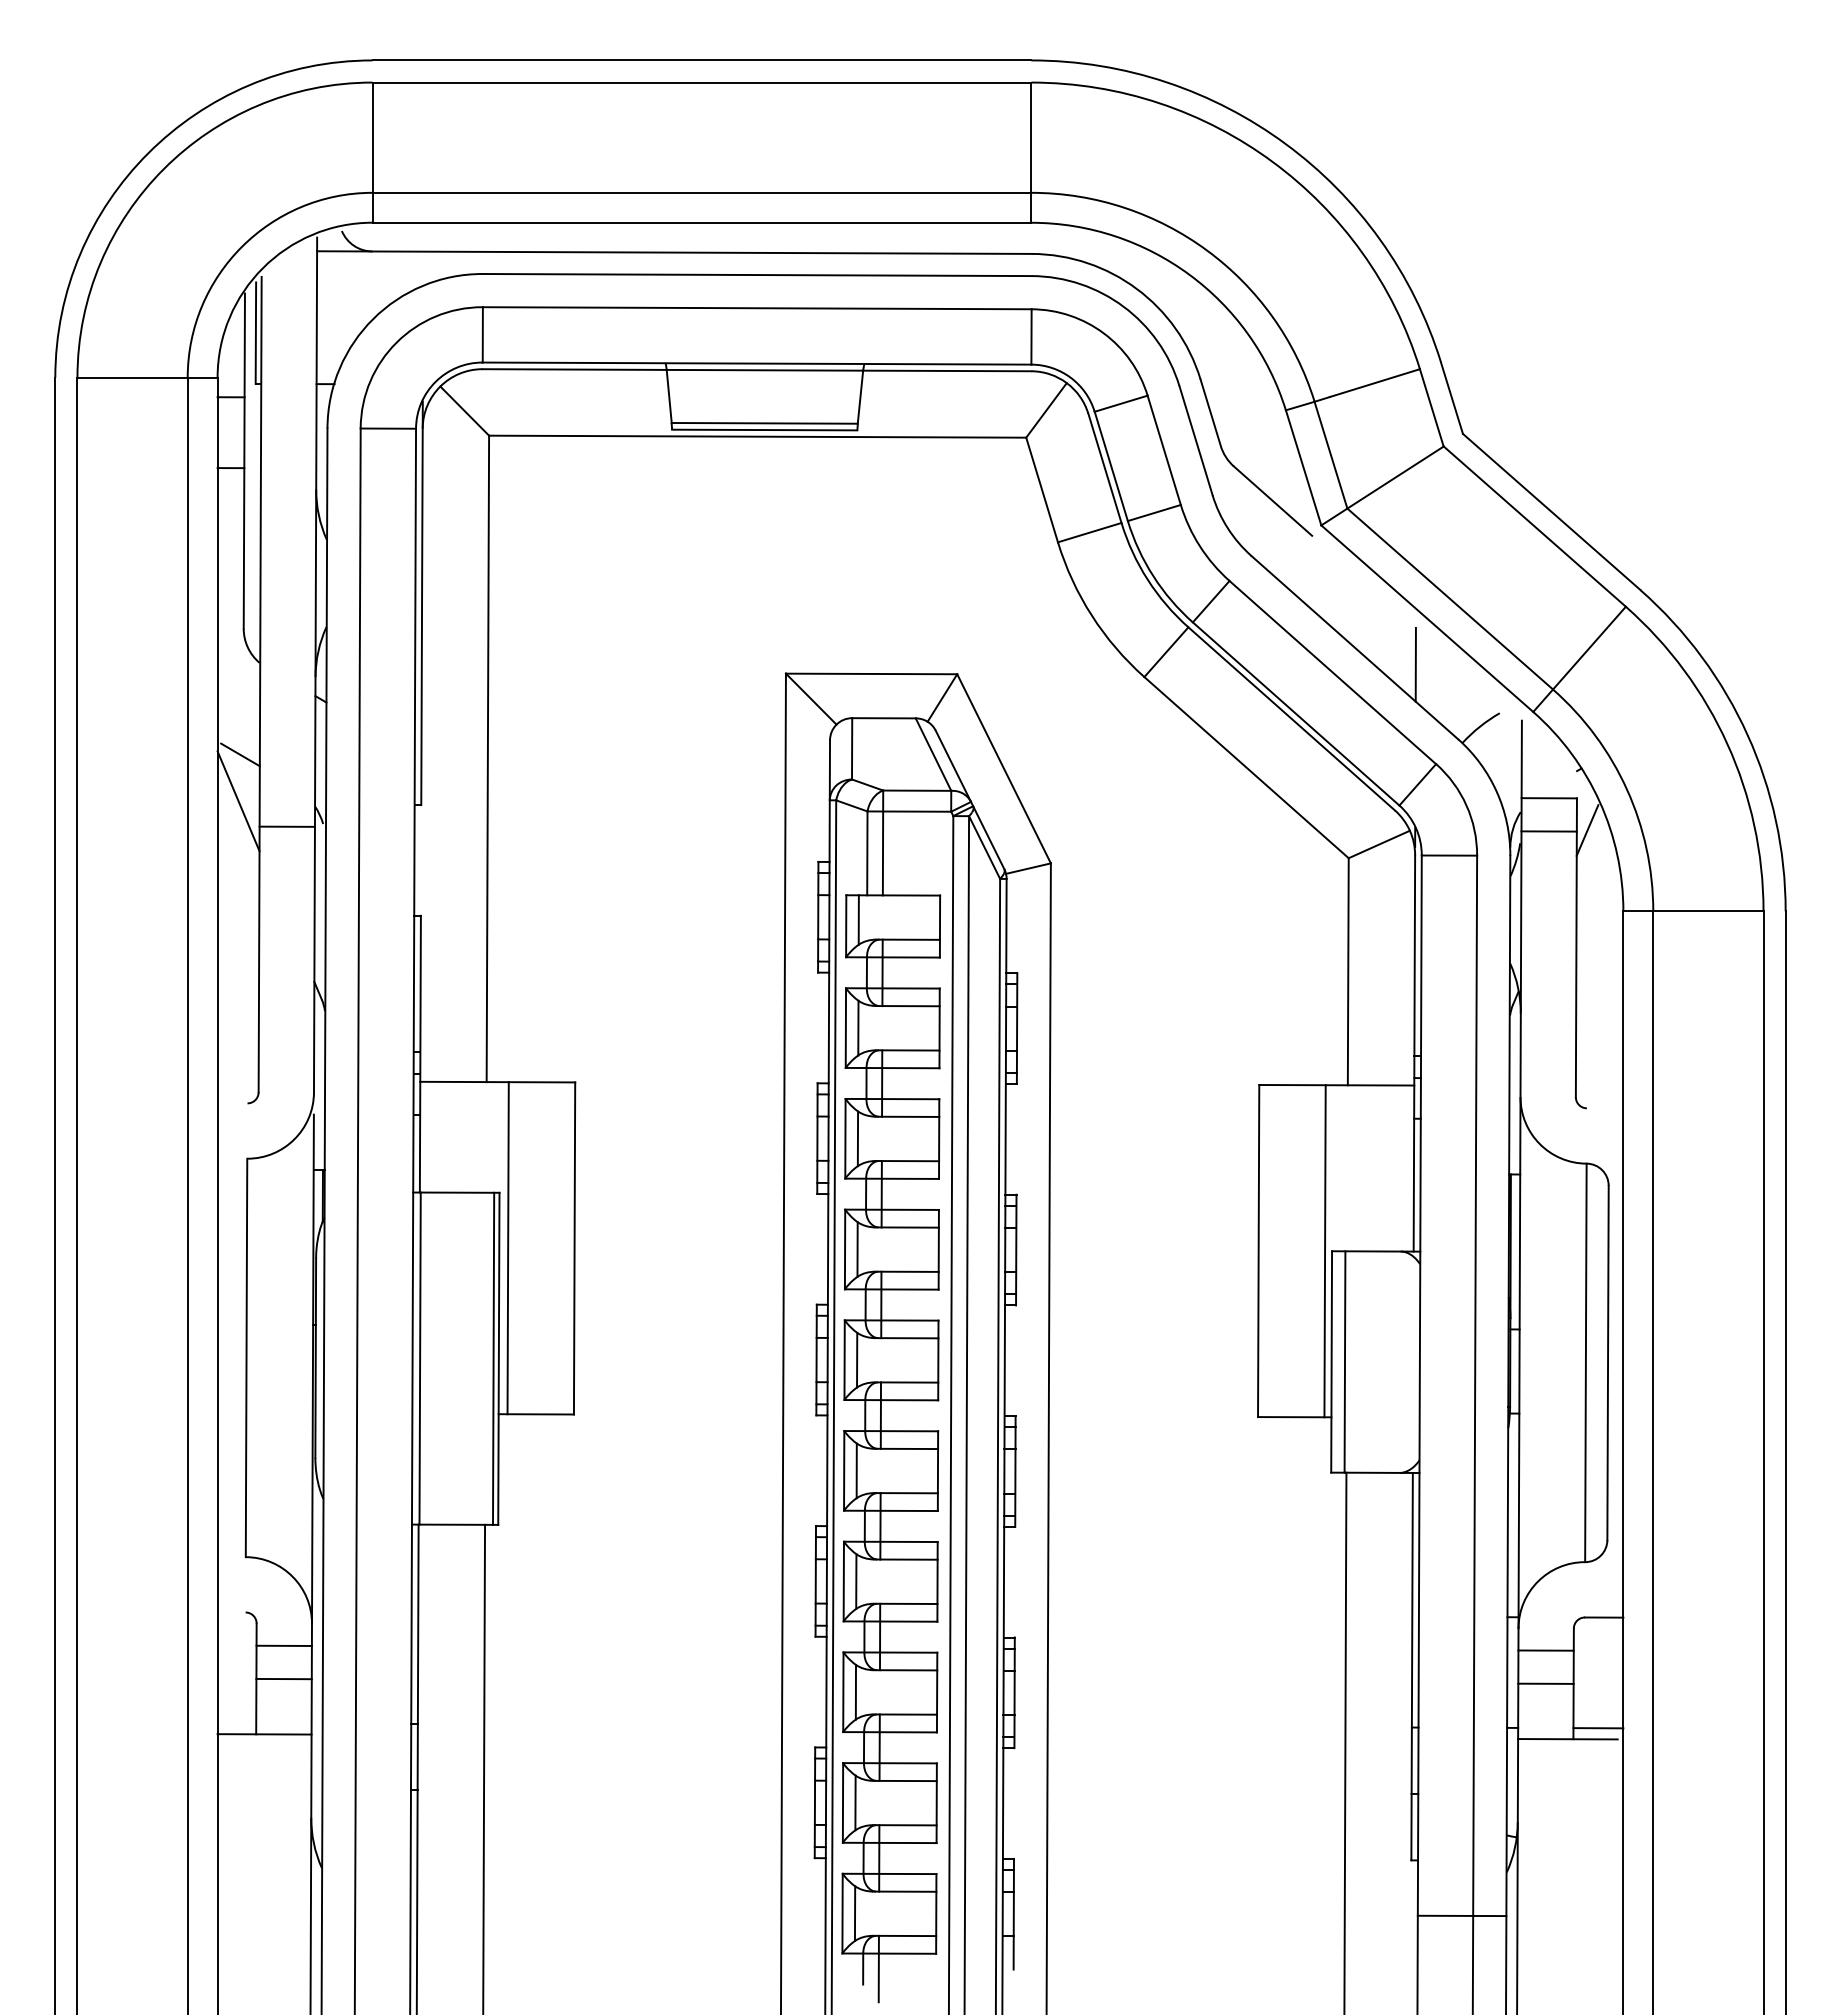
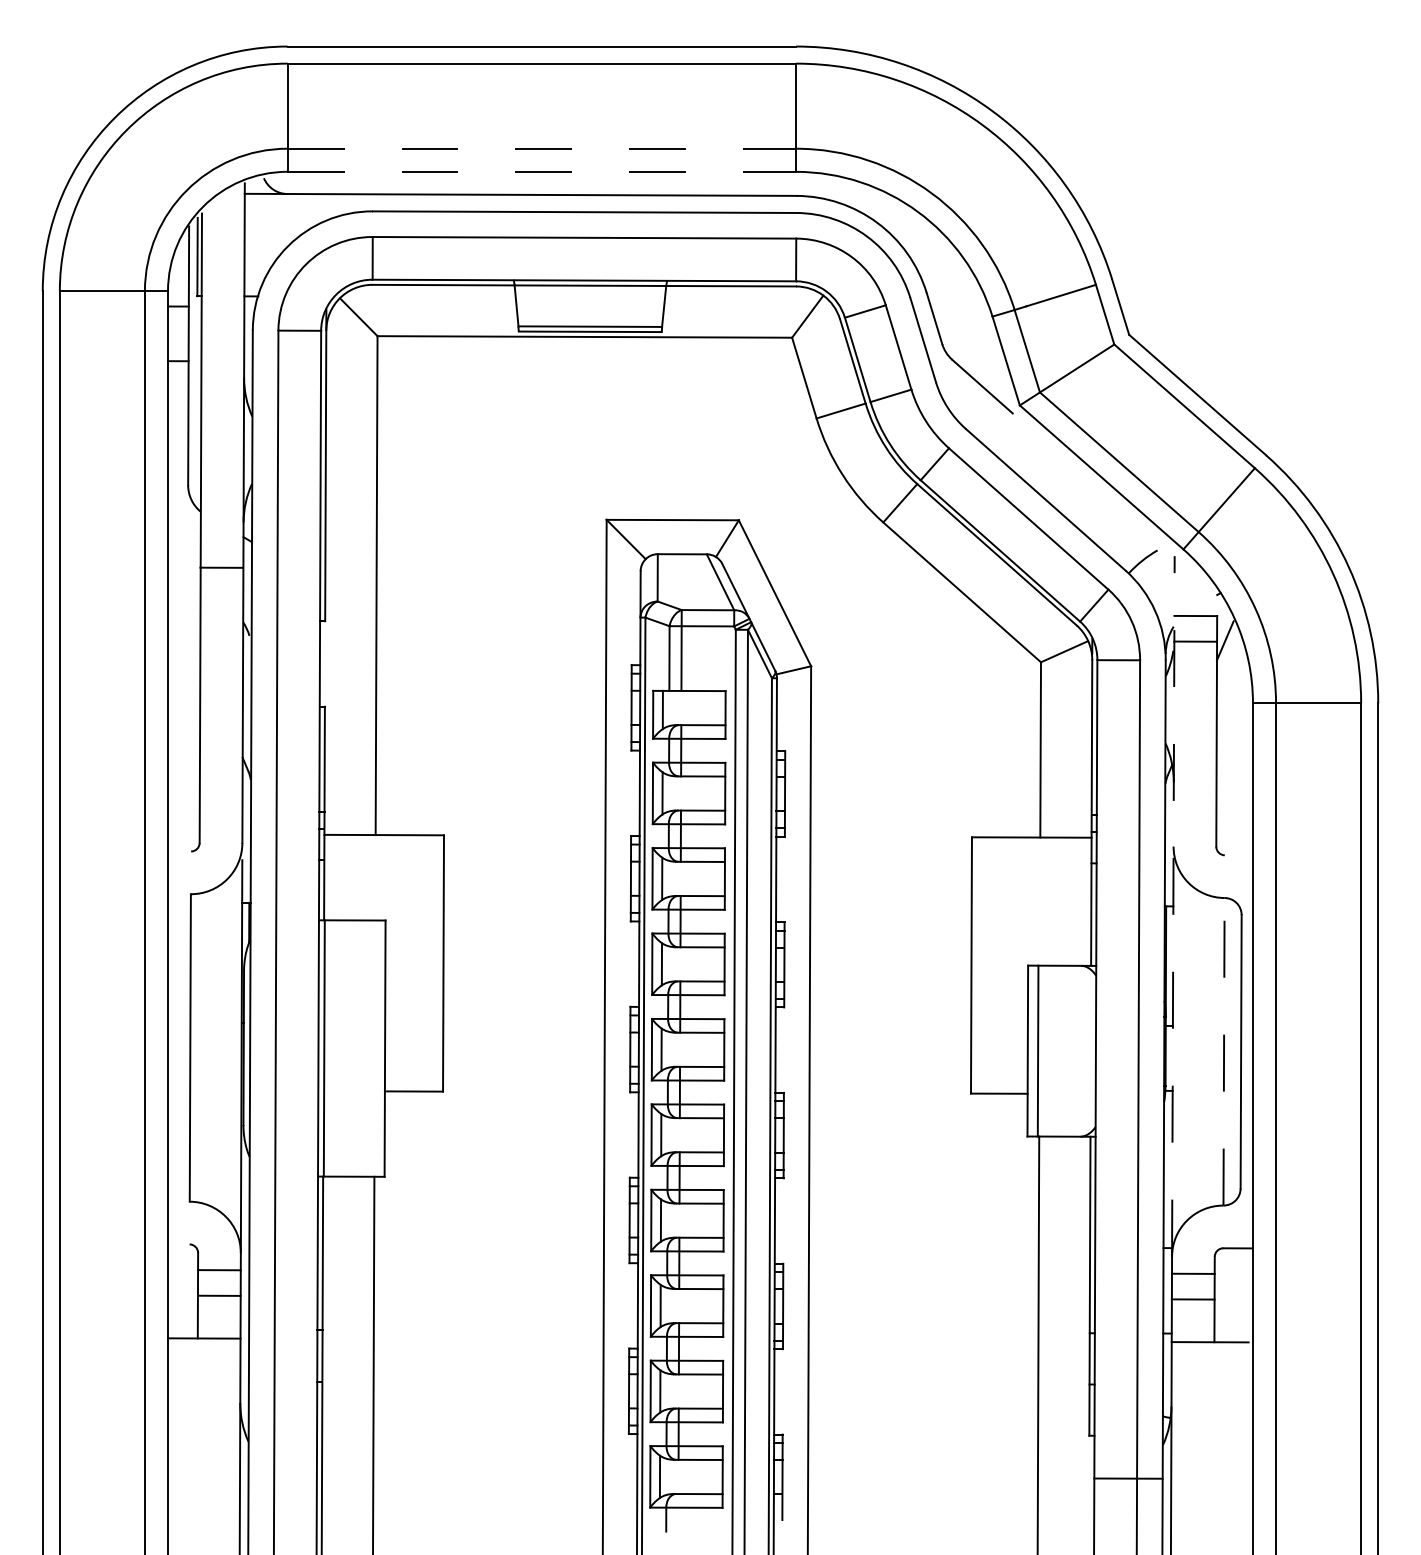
line: (702, 192) -> (542, 148), solid -> dashed
line: (702, 222) -> (542, 171), solid -> dashed
line: (1415, 664) -> (1092, 512), removed
line: (240, 754) -> (185, 582), removed
line: (238, 801) -> (184, 618), removed
line: (286, 826) -> (221, 567), moved
line: (1520, 1174) -> (1173, 906), solid -> dashed
line: (507, 1248) -> (391, 963), removed
line: (1324, 1251) -> (1022, 965), removed
line: (493, 1358) -> (380, 1048), removed
line: (1585, 1362) -> (1223, 1051), solid -> dashed
line: (1598, 1728) -> (1233, 1333), removed
line: (878, 1968) -> (678, 1519), removed

